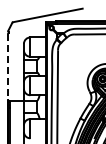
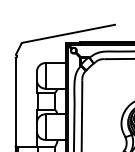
line: (7, 67) -> (15, 102), dashed -> solid

